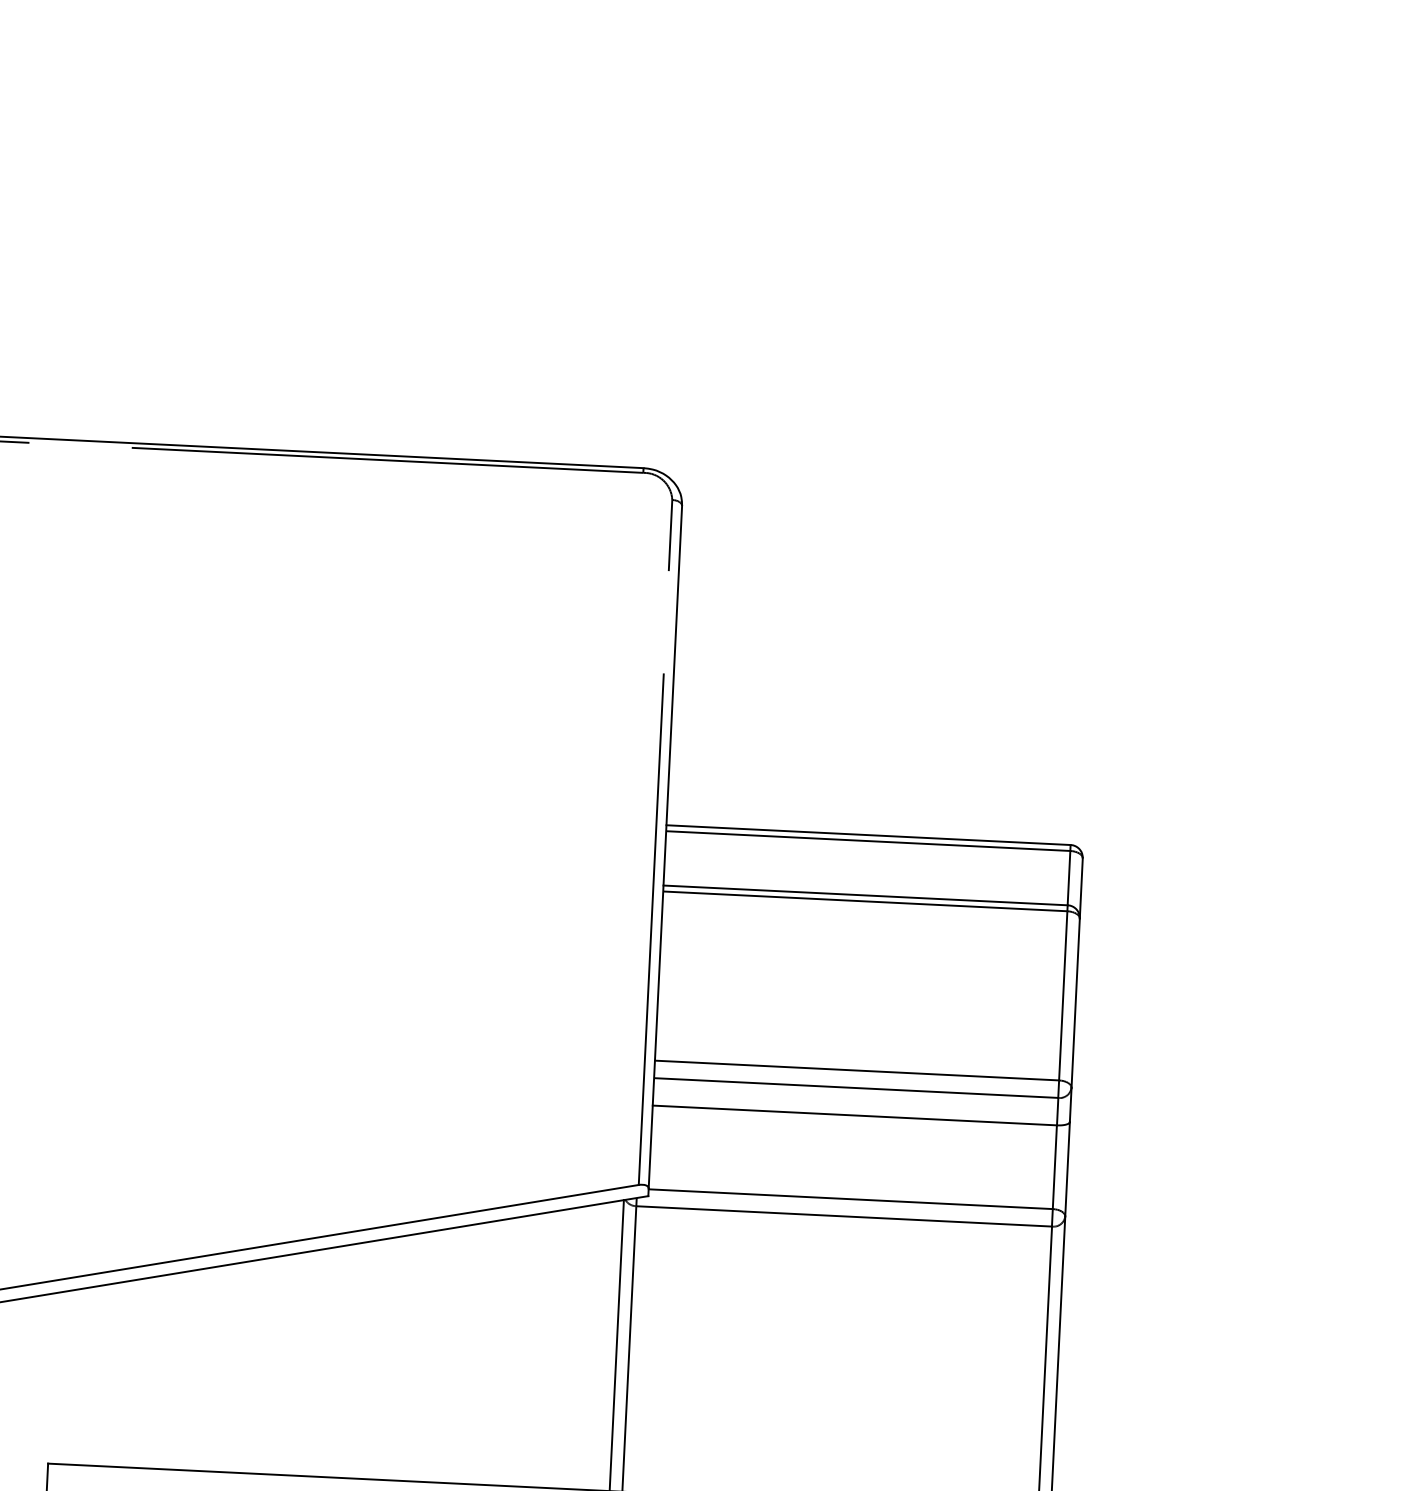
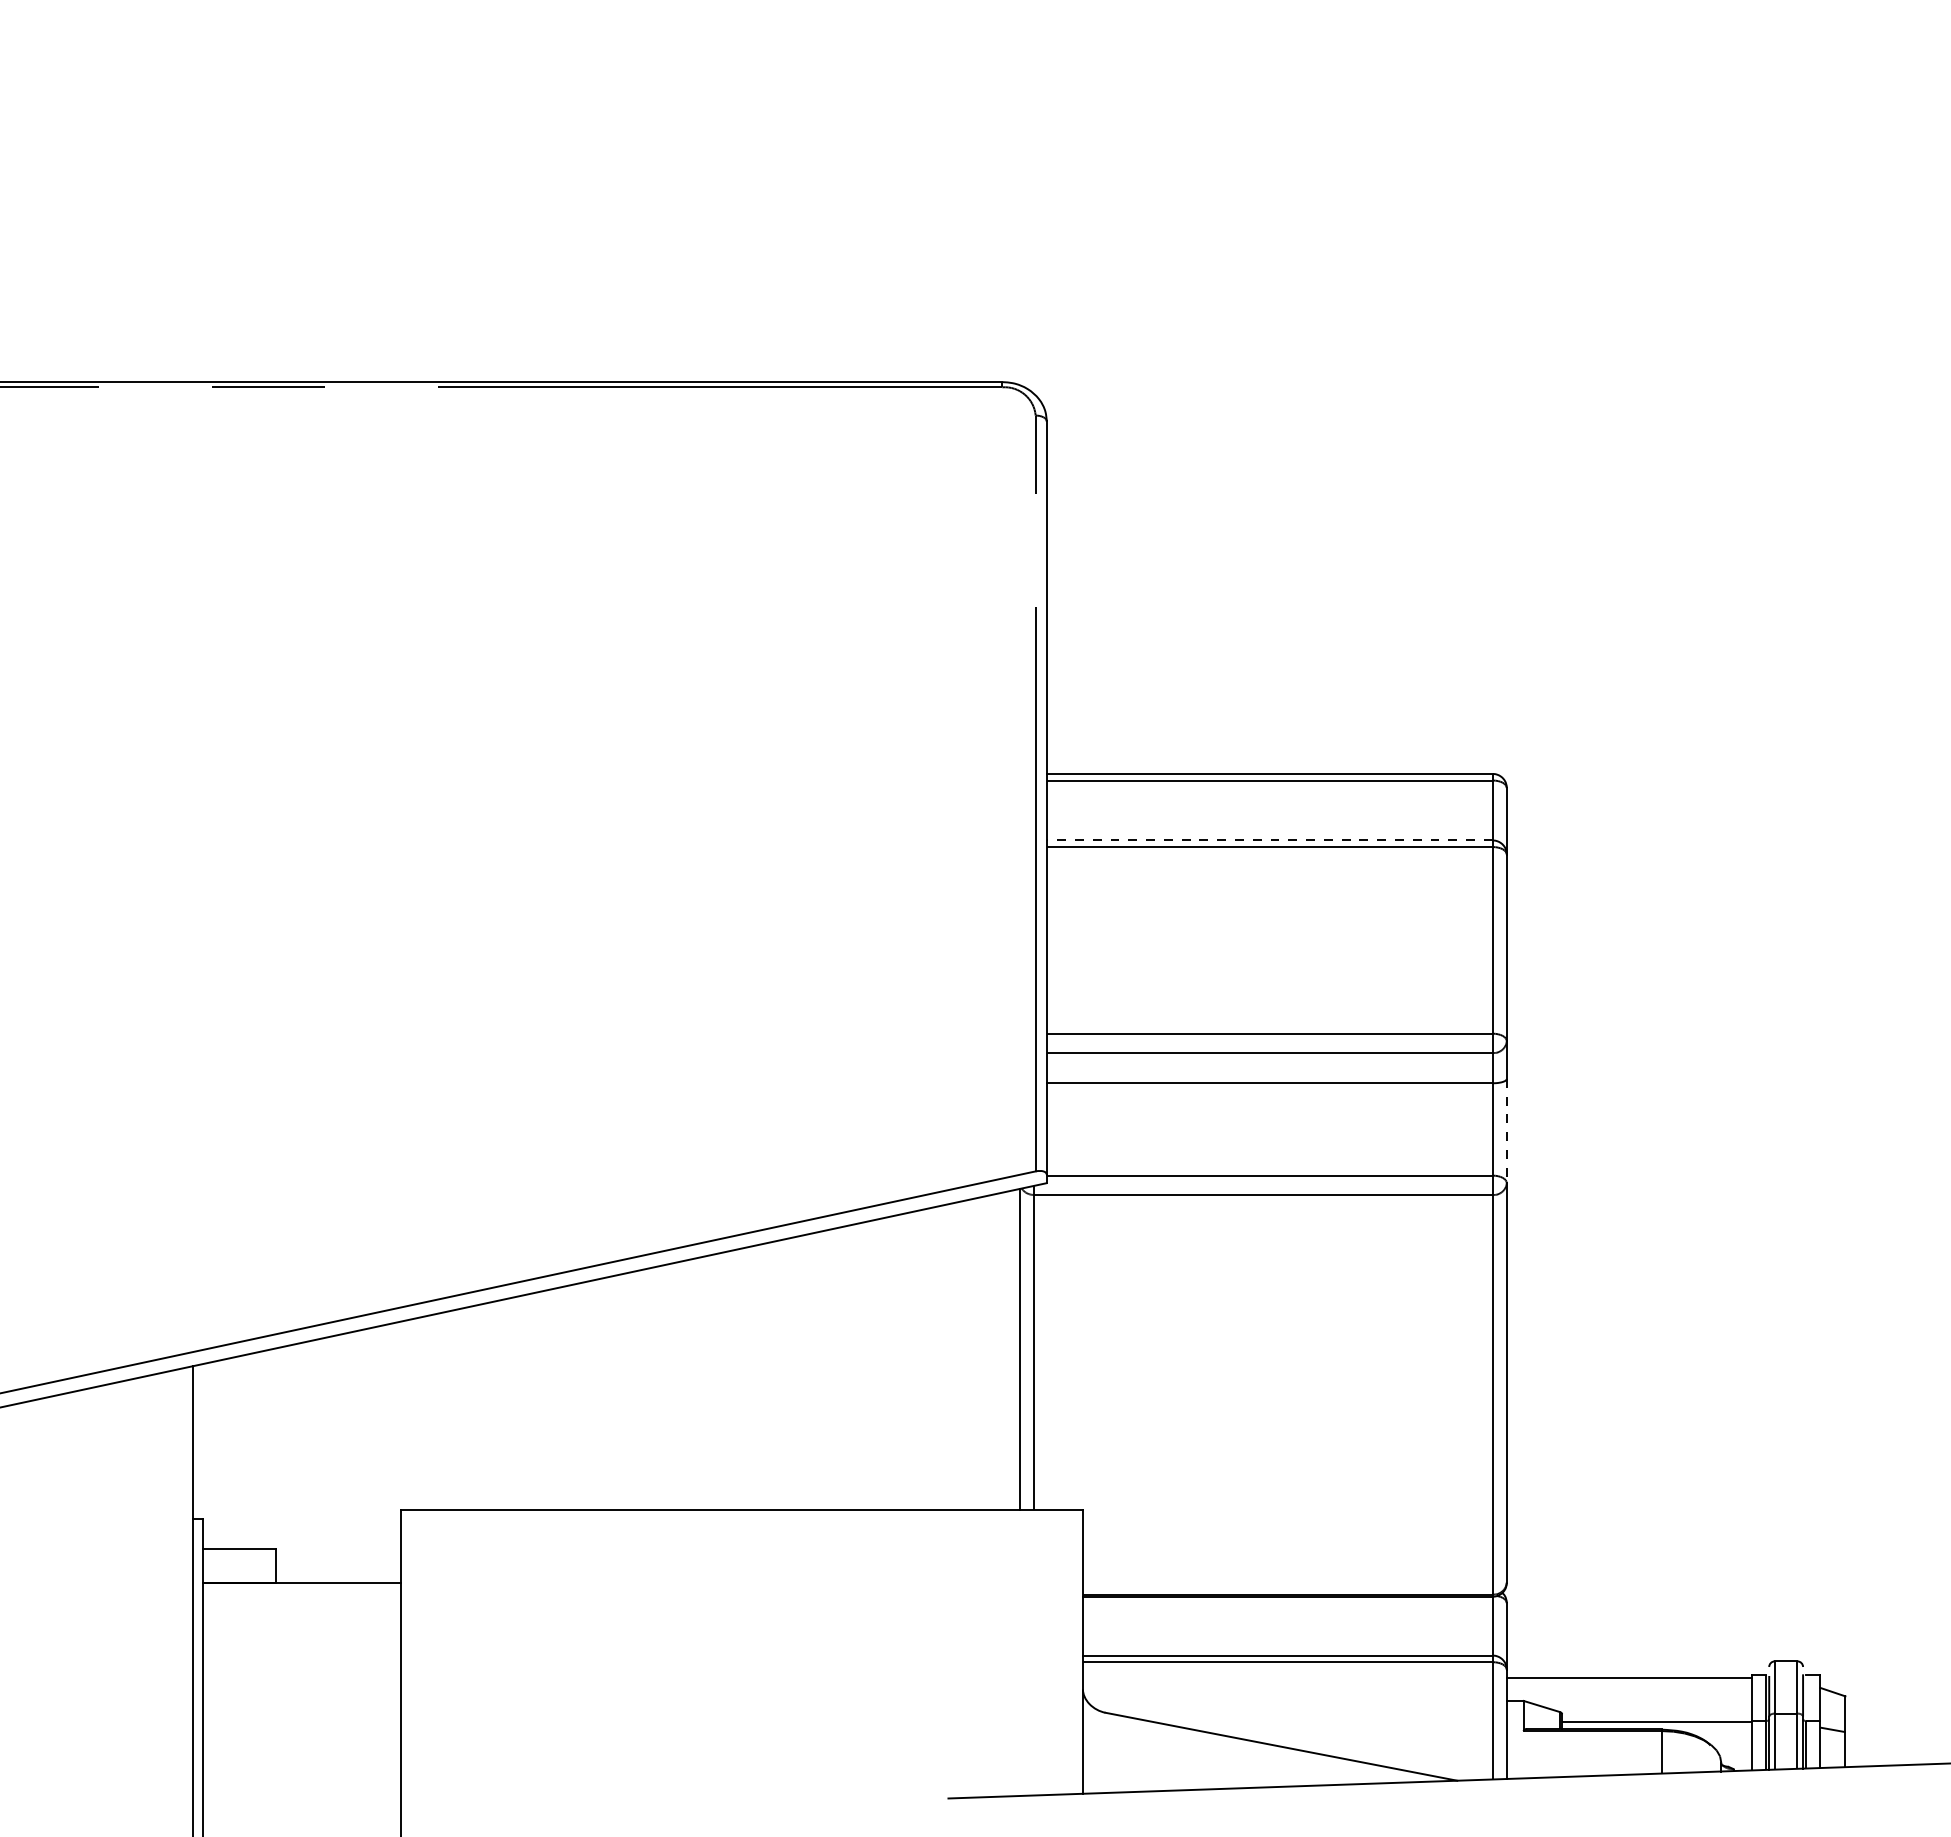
line: (865, 895) -> (1269, 840), solid -> dashed
line: (1067, 1169) -> (1506, 1131), solid -> dashed

